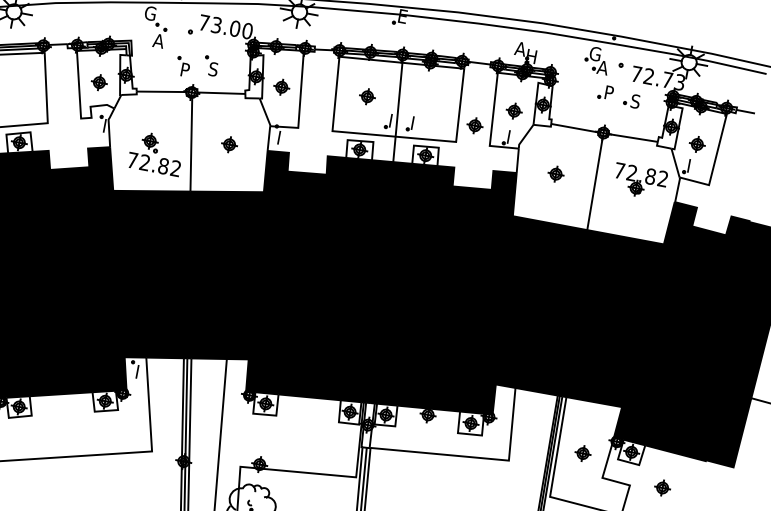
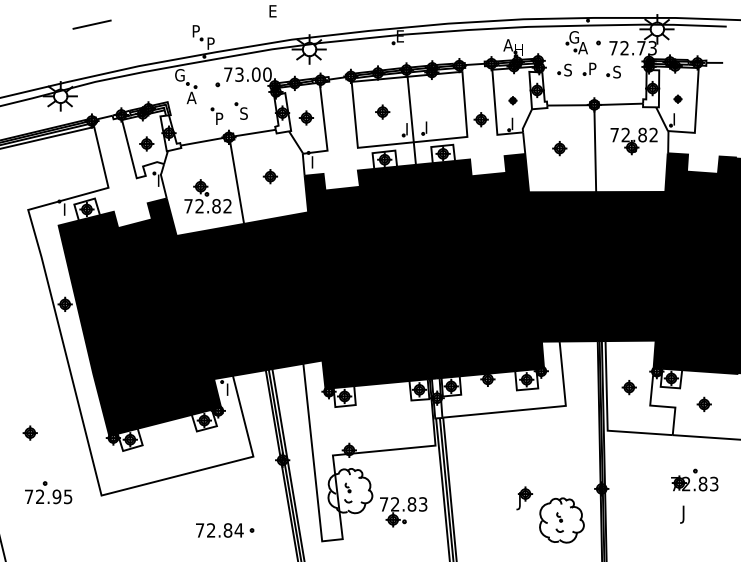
part: (577, 87) -> (564, 69), added
part: (513, 111) -> (512, 100), size x0.6
part: (696, 143) -> (677, 98), size x0.6

